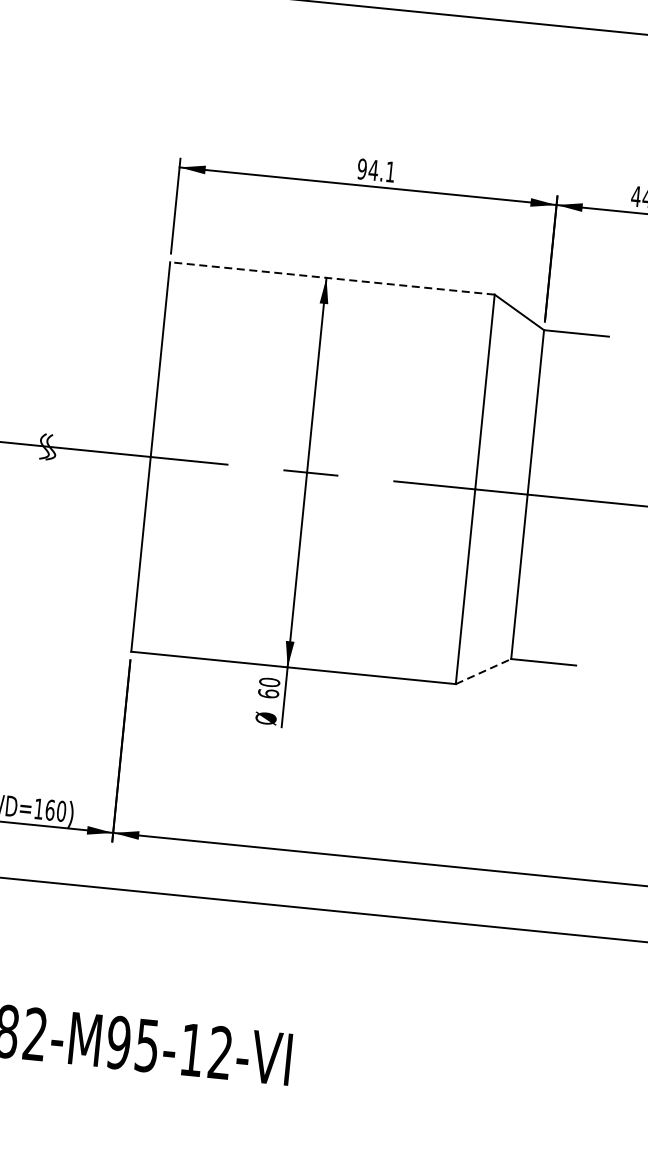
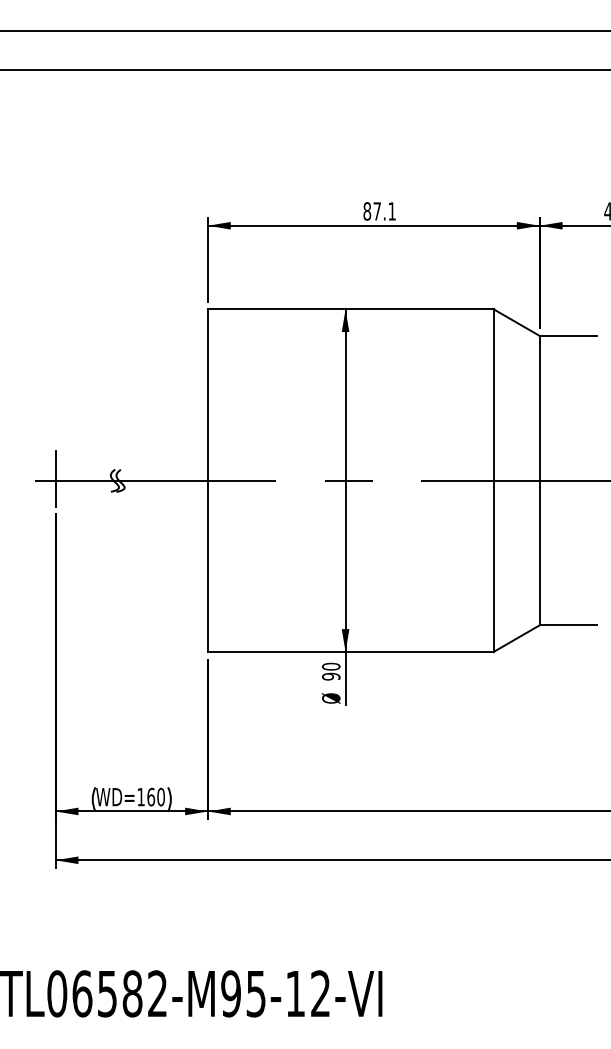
text: (368, 169) -> (372, 211), 94.1 -> 87.1
line: (332, 278) -> (350, 309), dashed -> solid
line: (483, 671) -> (516, 638), dashed -> solid
text: (268, 693) -> (331, 676), 60 -> 90

